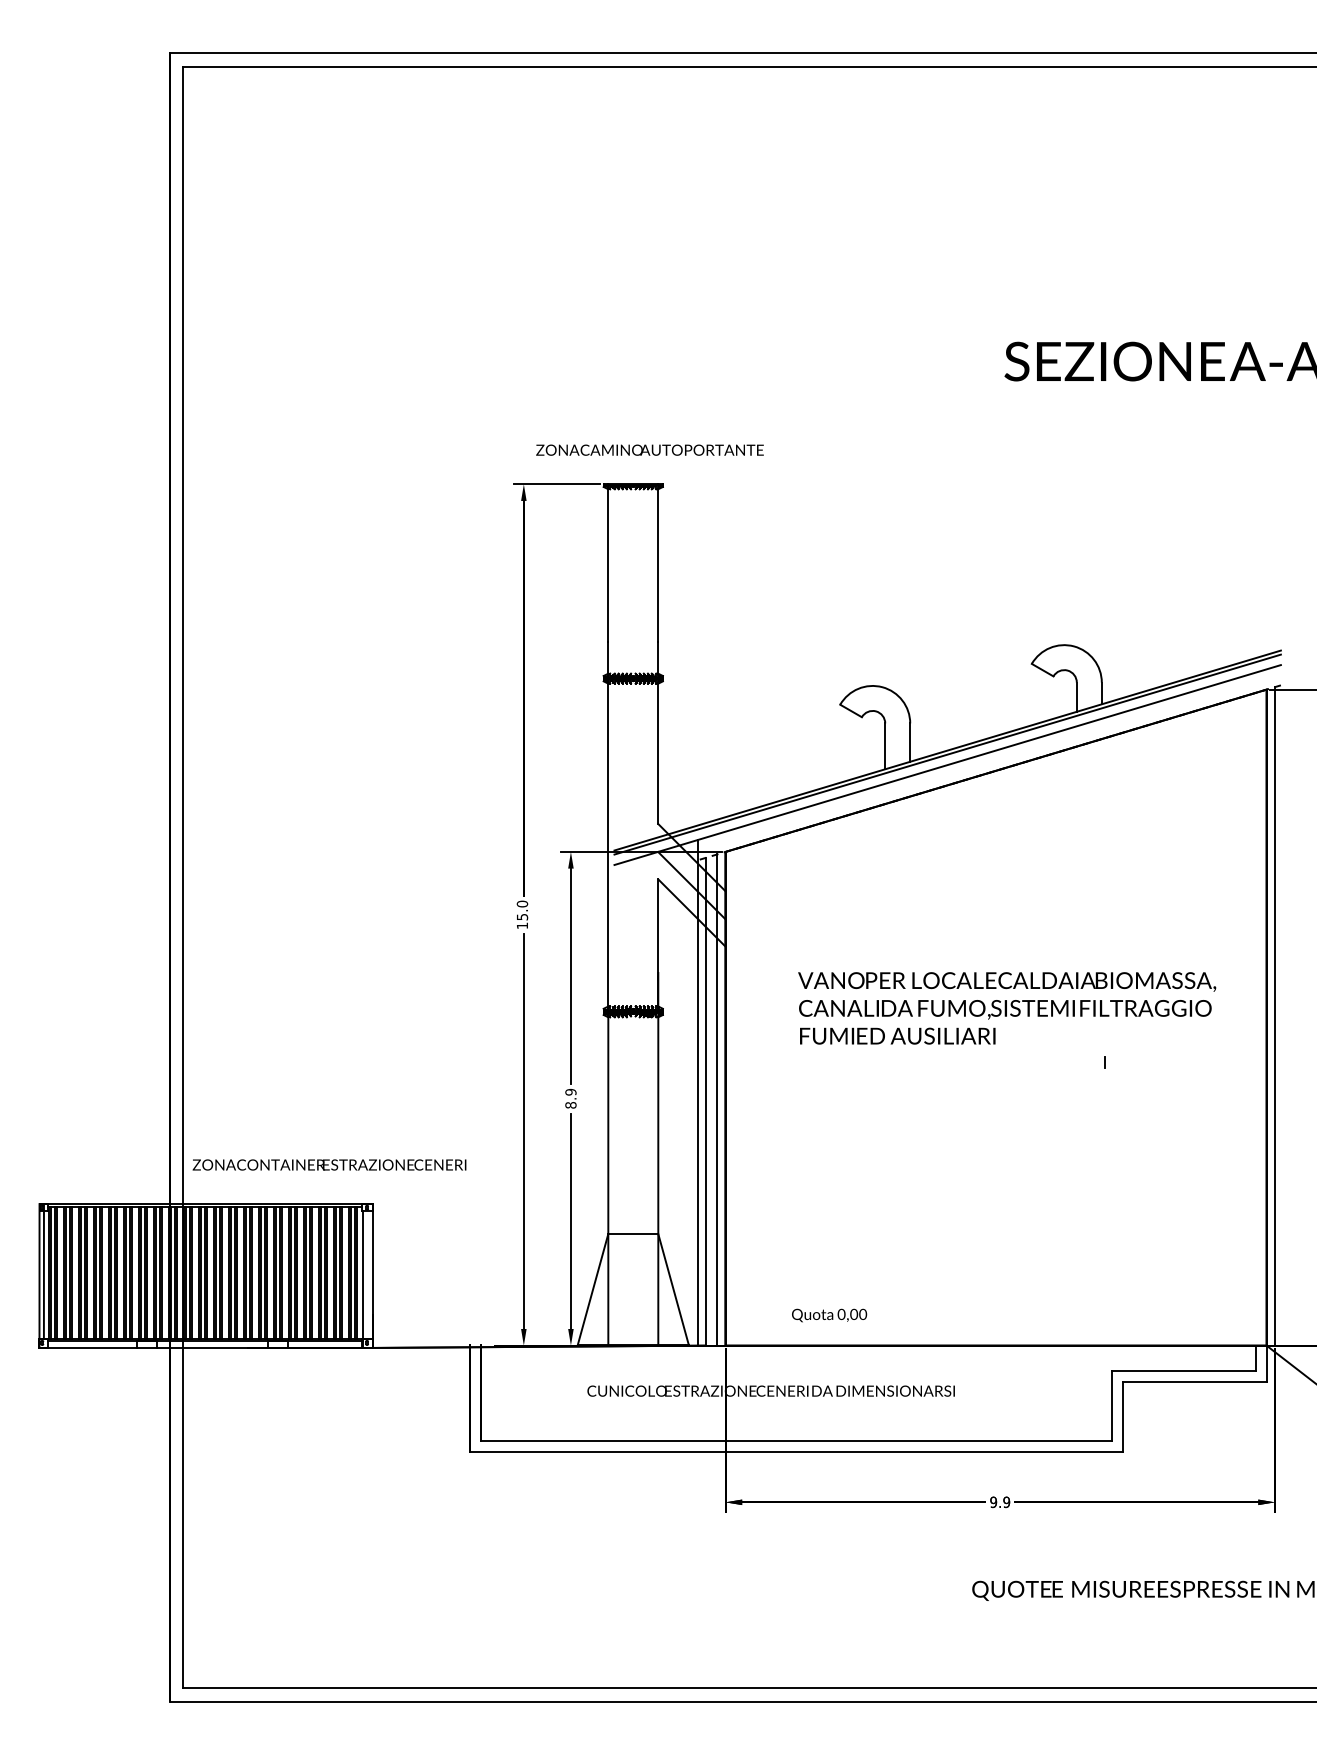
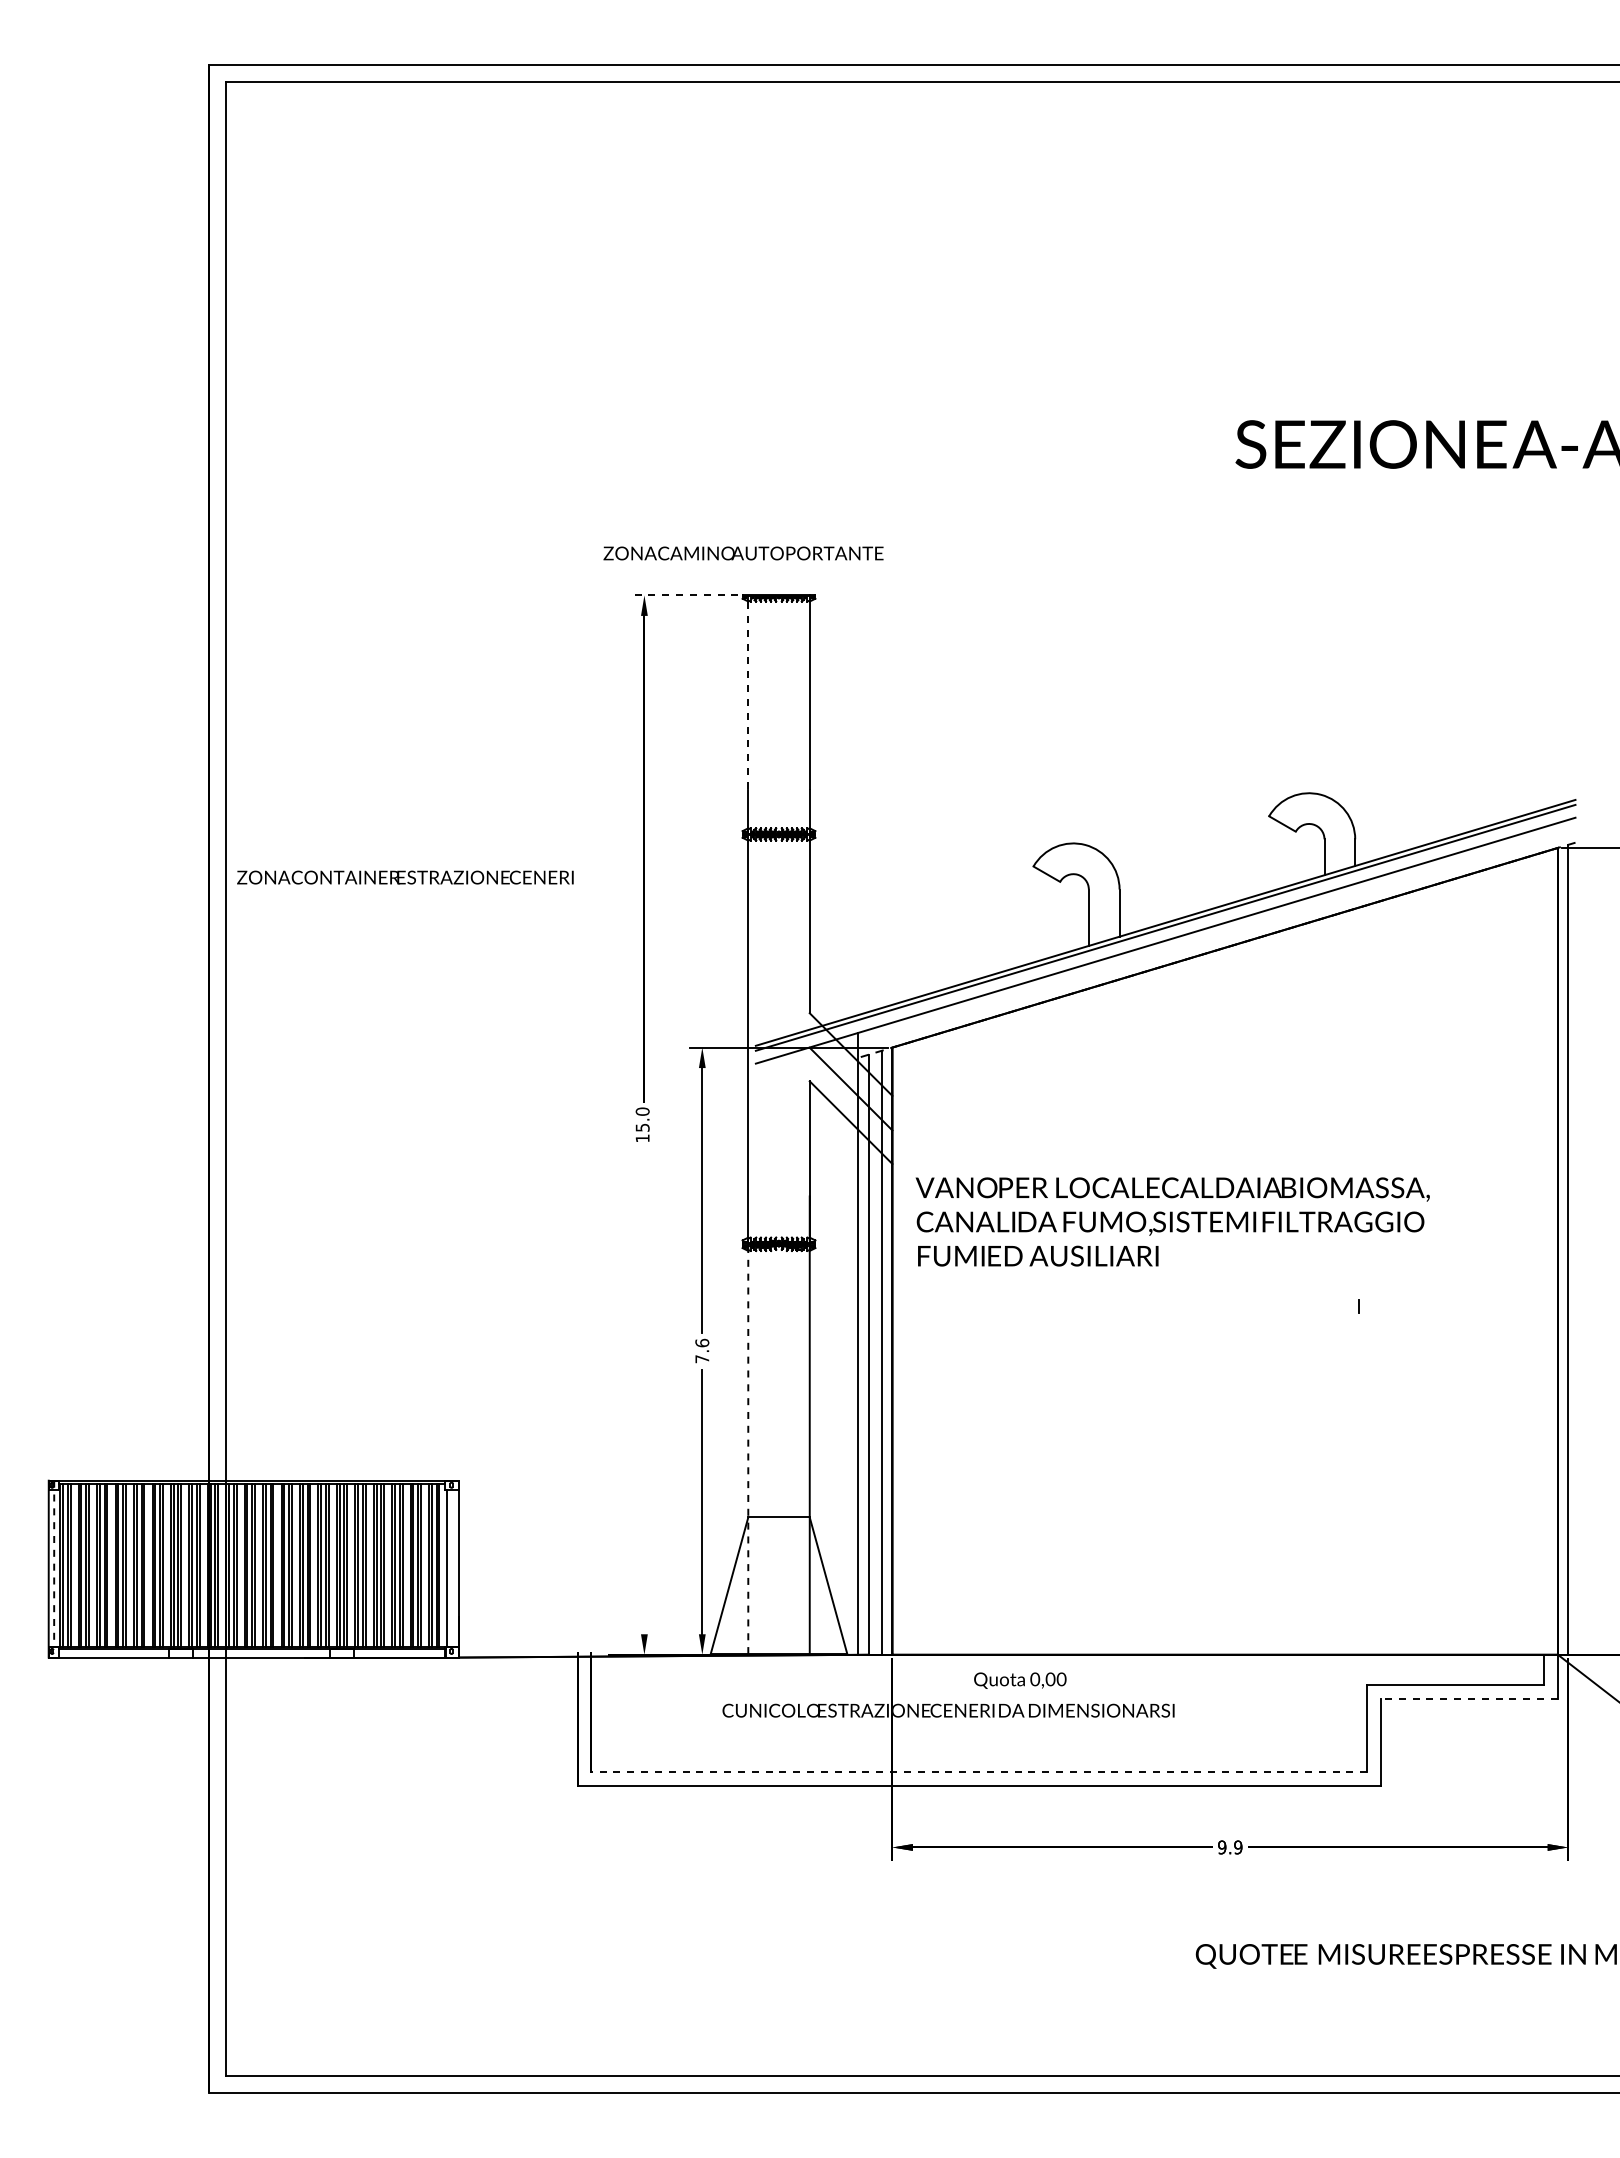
text: (649, 450) -> (743, 553), moved
line: (556, 484) -> (684, 595), solid -> dashed
line: (608, 563) -> (748, 692), solid -> dashed
text: (1006, 1008) -> (1172, 1221), moved
text: (571, 1098) -> (702, 1350), 8.9 -> 7.6
line: (523, 1131) -> (644, 1391), removed
text: (329, 1164) -> (405, 877), moved
line: (608, 1178) -> (748, 1449), solid -> dashed
line: (44, 1271) -> (54, 1563), solid -> dashed
text: (829, 1315) -> (1020, 1680), moved
line: (1193, 1382) -> (1468, 1699), solid -> dashed
line: (795, 1440) -> (978, 1771), solid -> dashed

